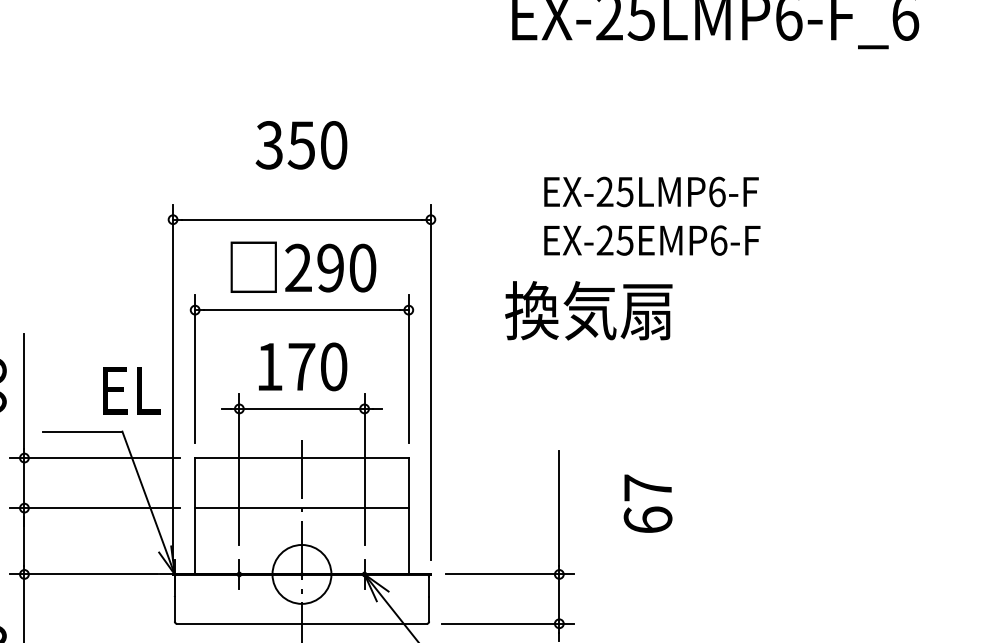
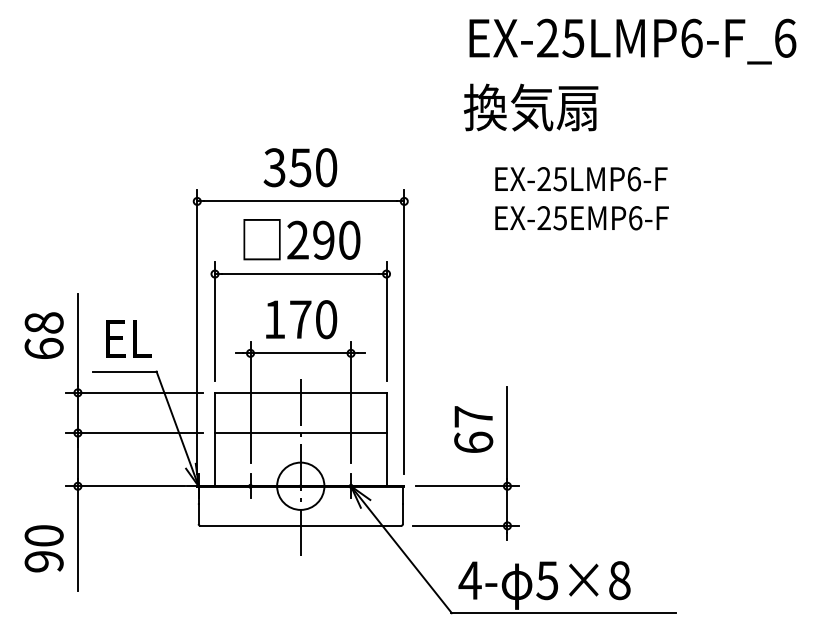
text: (301, 145) -> (300, 167), moved
text: (589, 310) -> (531, 107), moved
text: (131, 390) -> (128, 338), moved
text: (647, 503) -> (473, 429), moved

